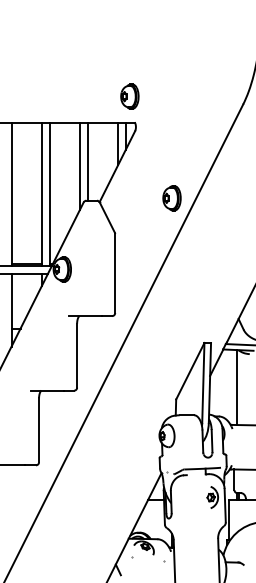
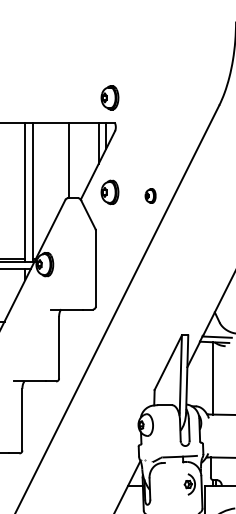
line: (80, 165) -> (62, 164), removed
part: (129, 194) -> (109, 192), added
part: (171, 198) -> (150, 196), size x0.6

